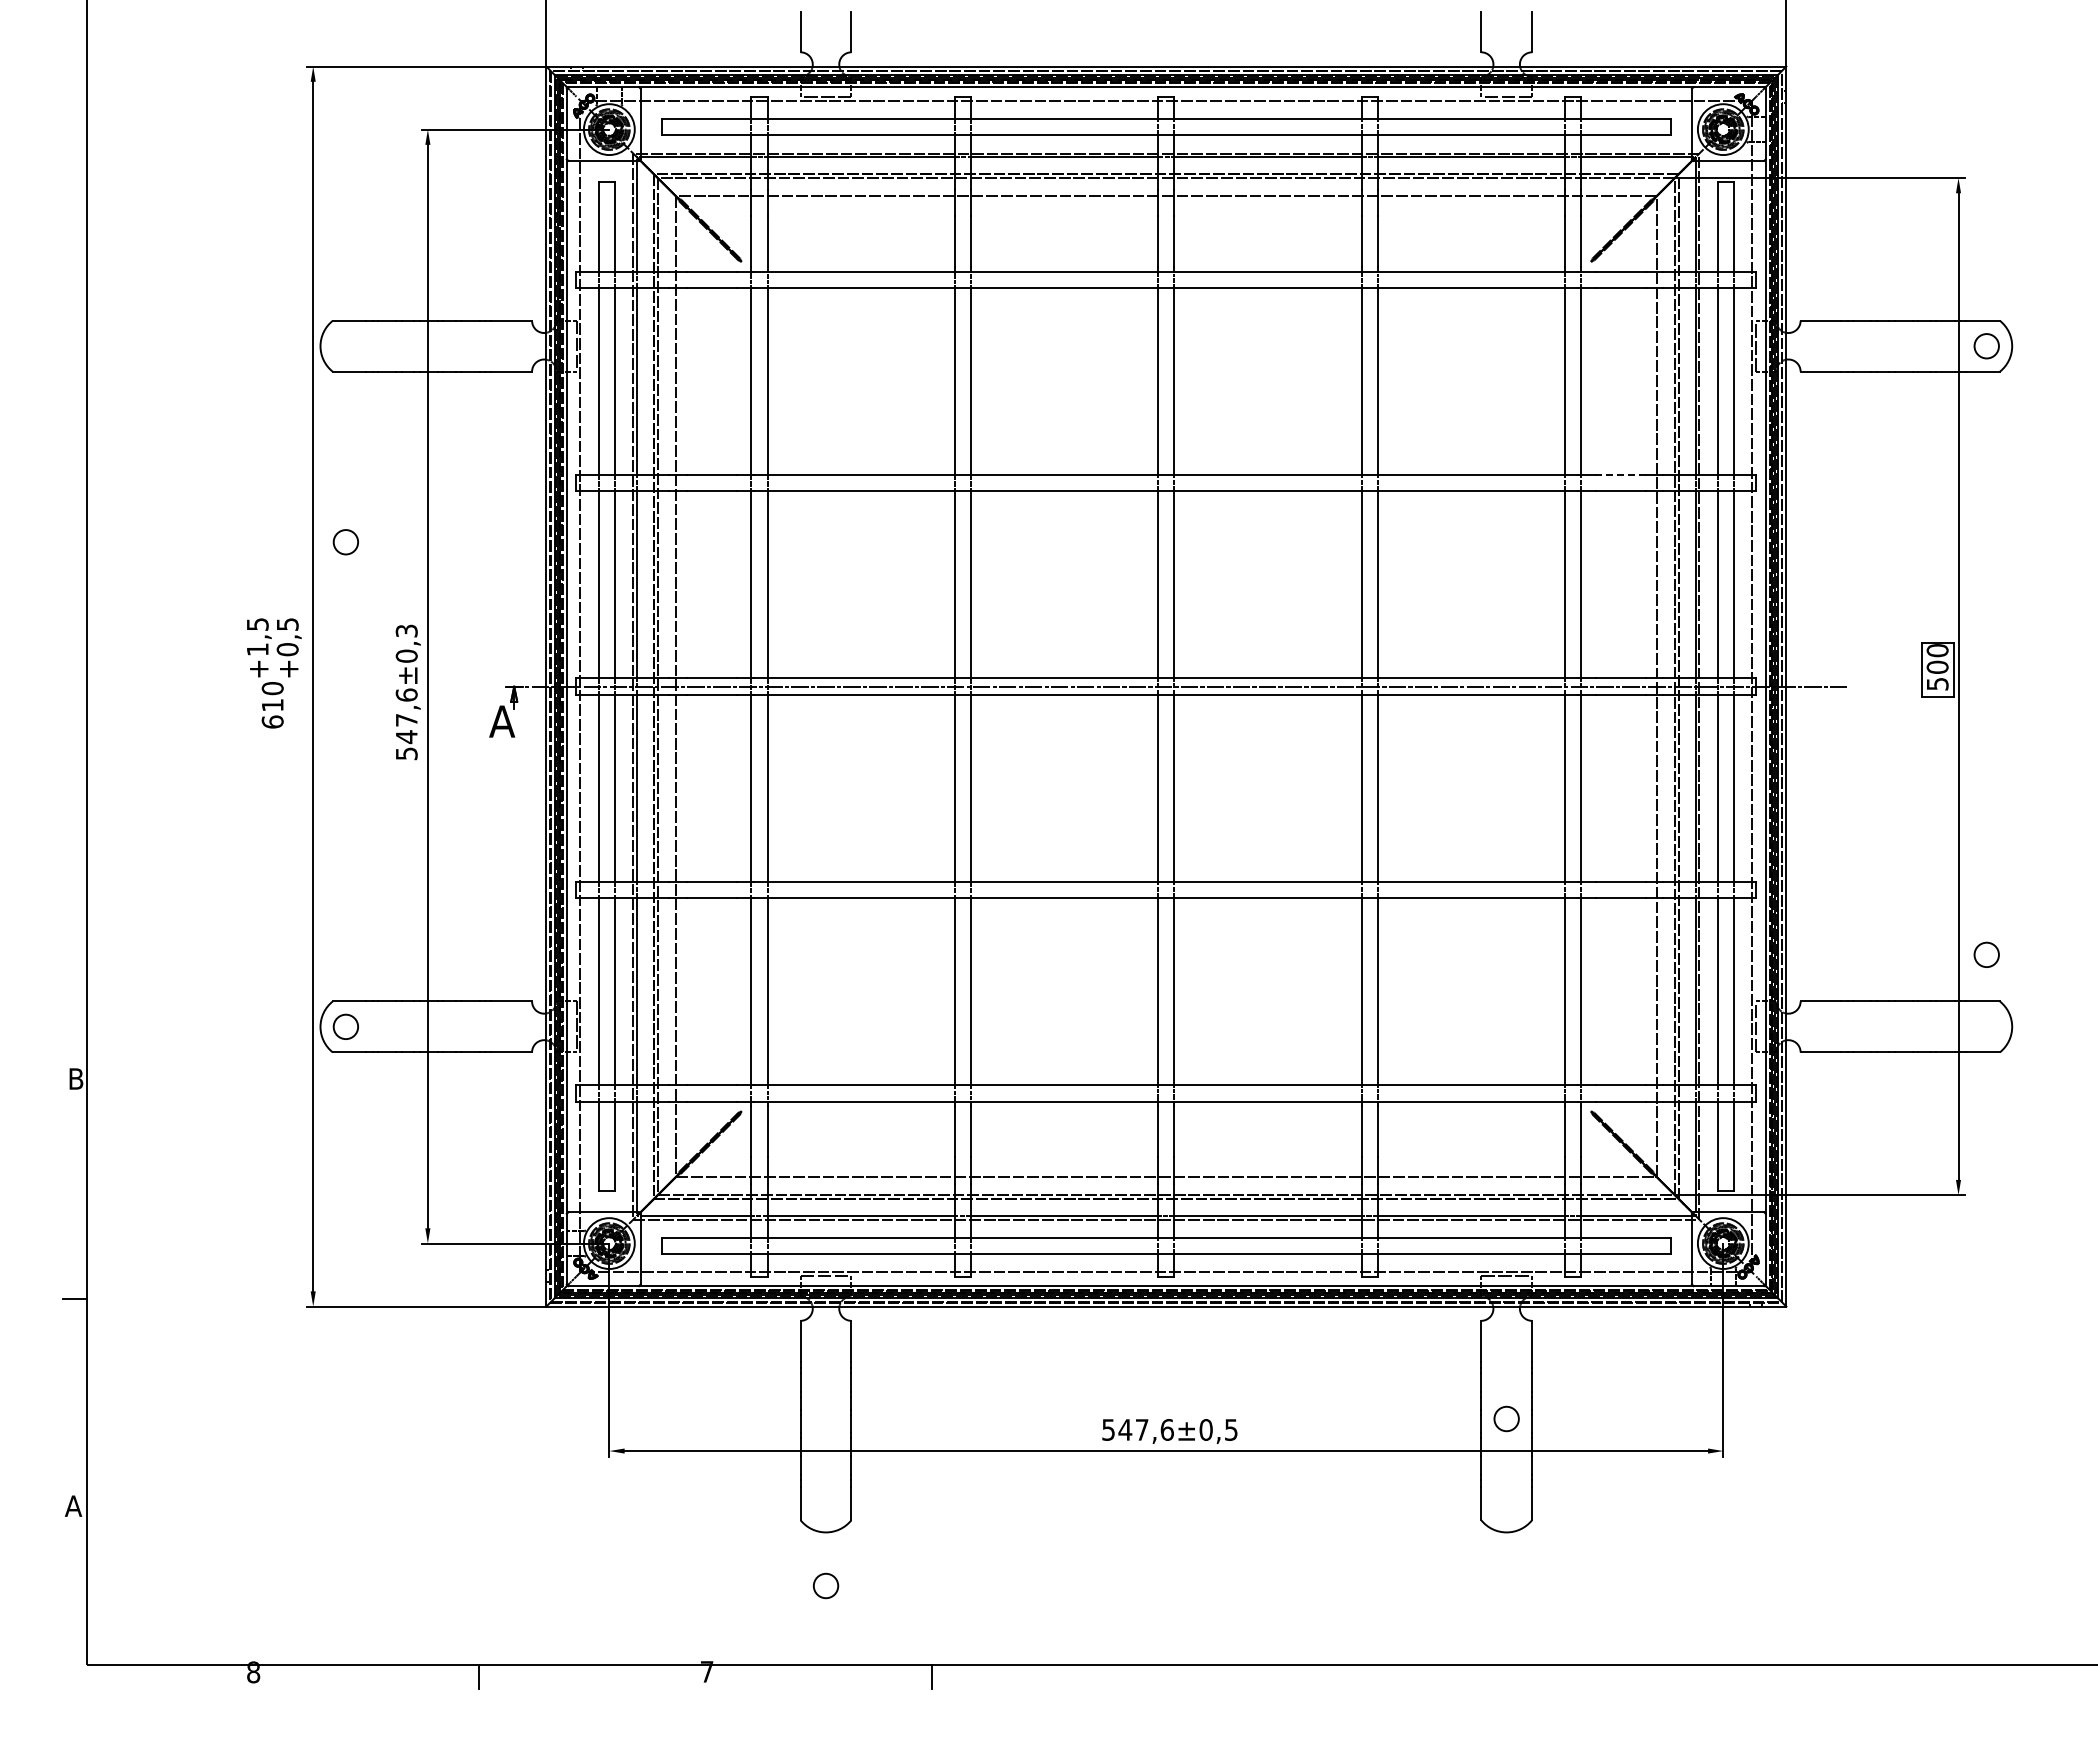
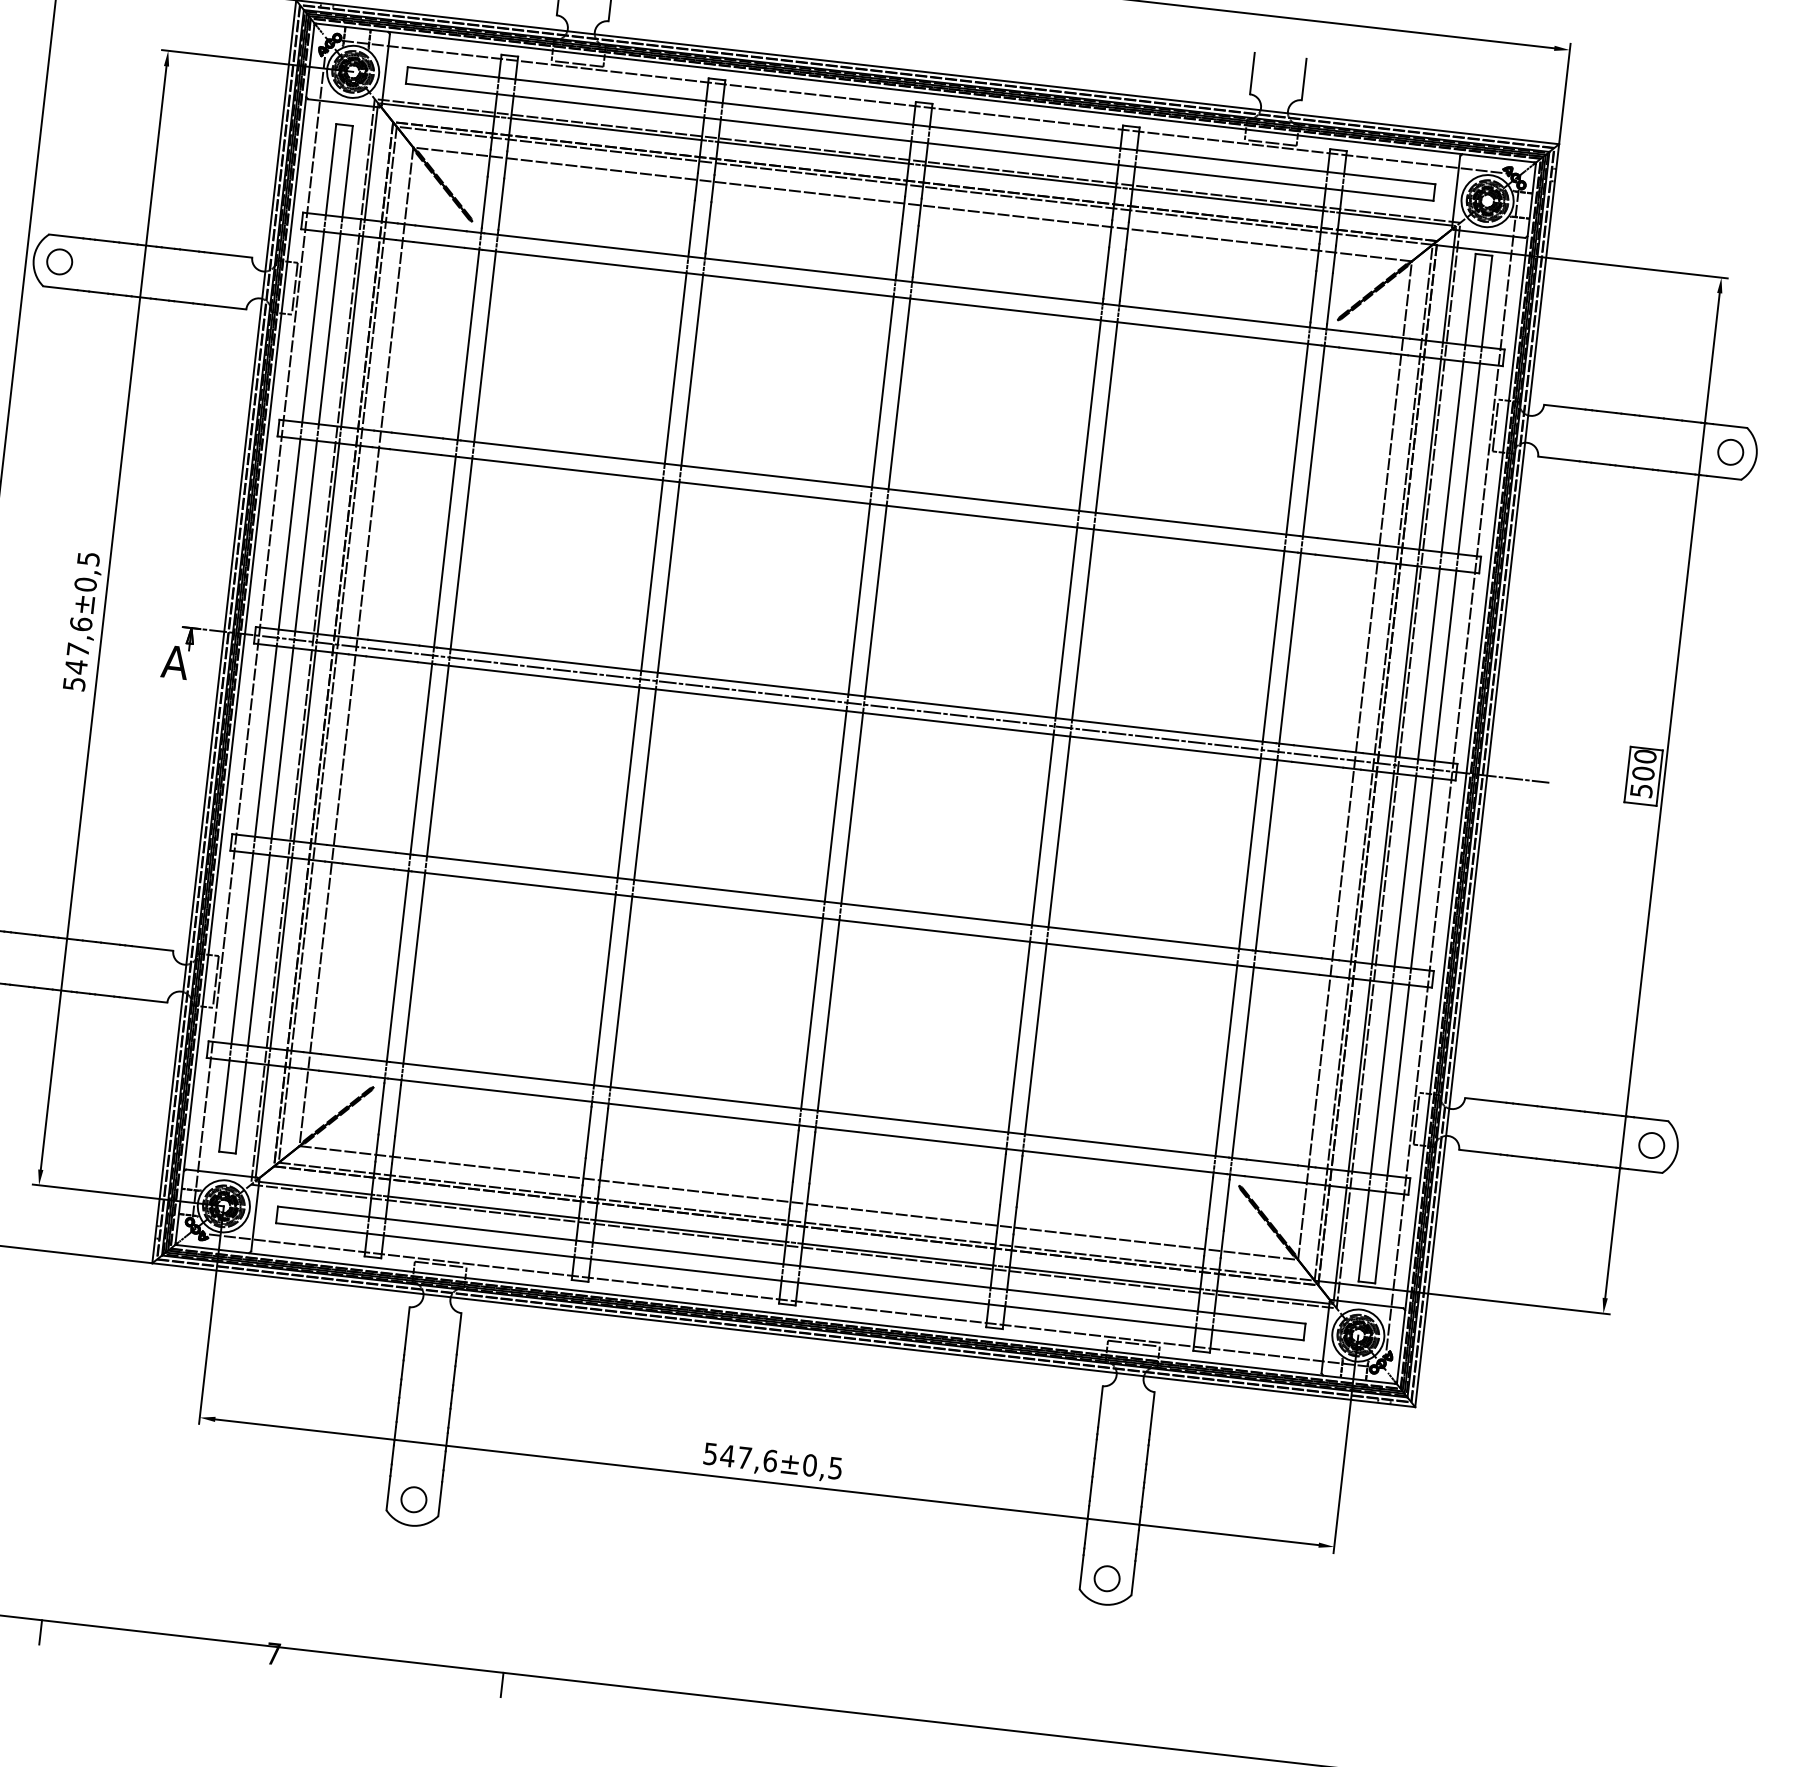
line: (1620, 475) -> (1342, 541), dashed -> solid
circle: (345, 542) -> (59, 262), moved
text: (406, 630) -> (88, 558), ±0,3 -> ±0,5
circle: (1986, 954) -> (1651, 1145), moved
circle: (1506, 1418) -> (1107, 1578), moved
circle: (825, 1585) -> (413, 1499), moved

